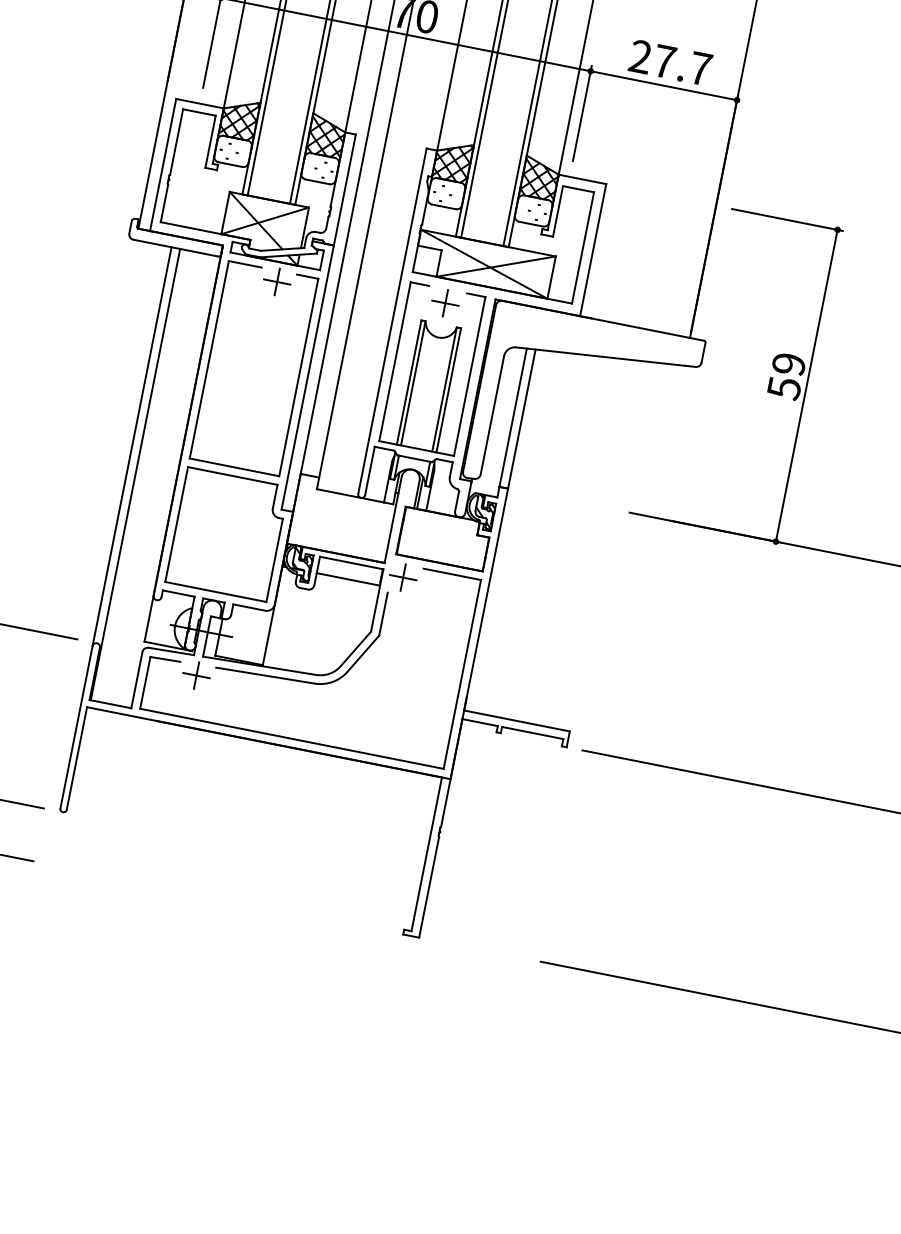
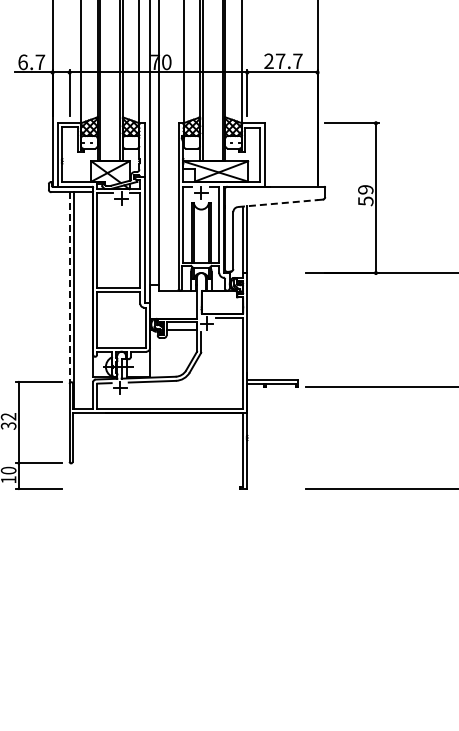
line: (601, 356) -> (278, 203), solid -> dashed
line: (131, 447) -> (69, 288), solid -> dashed

